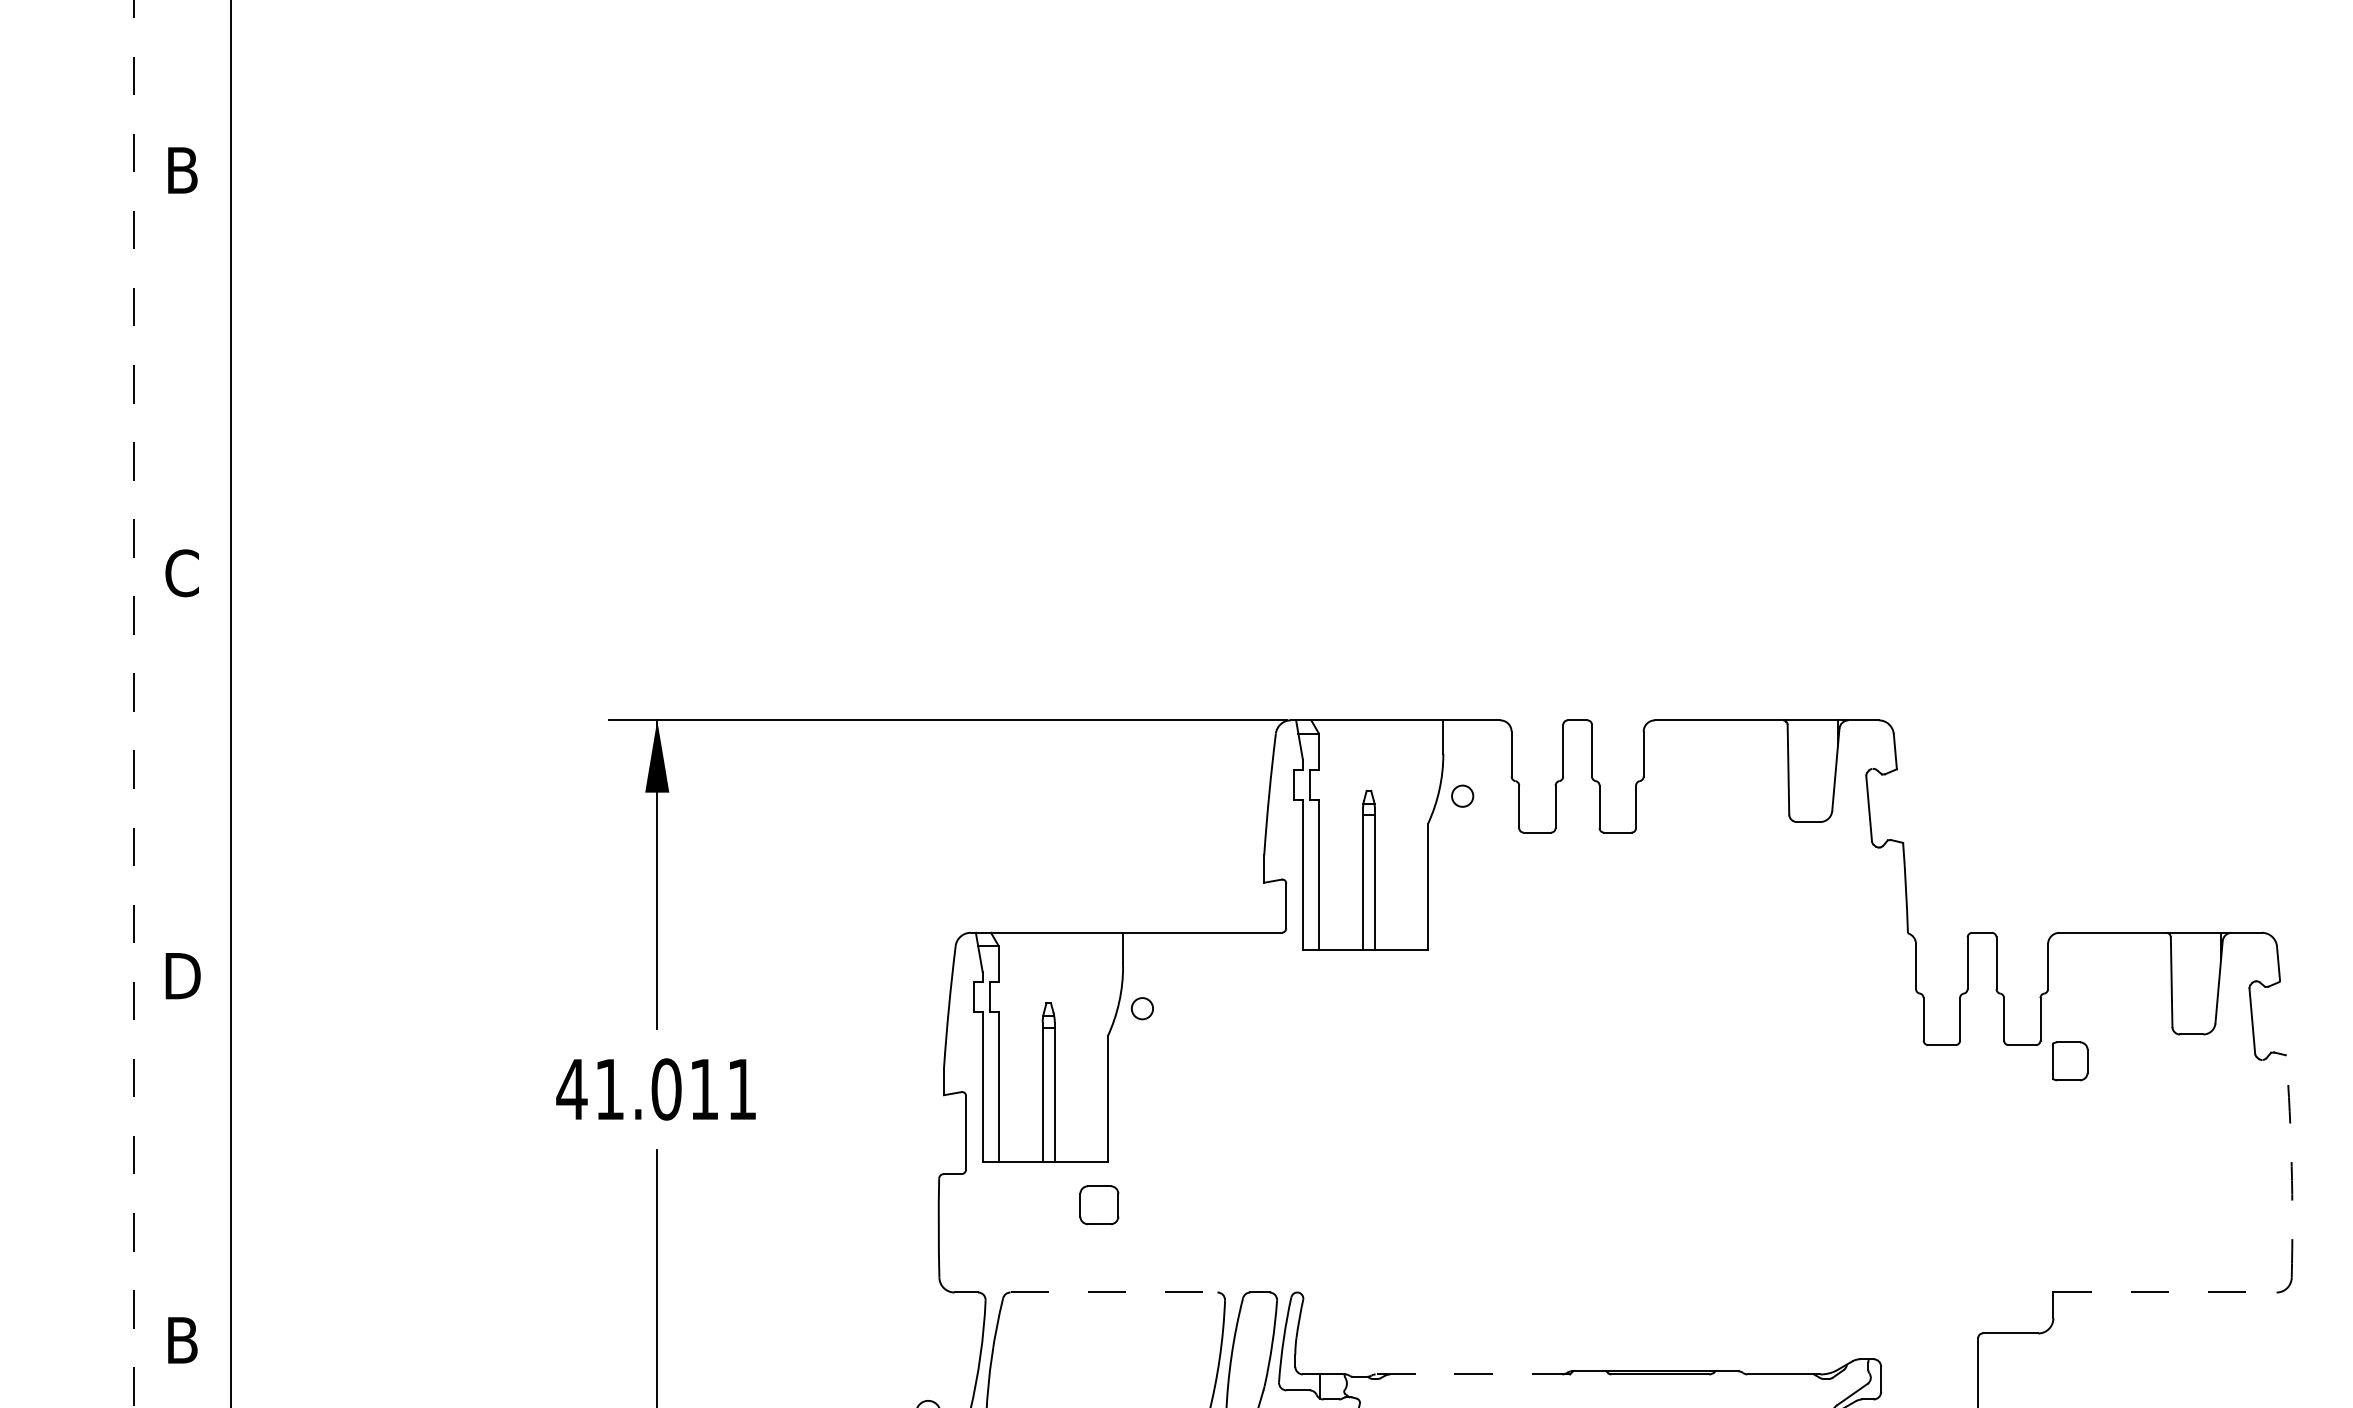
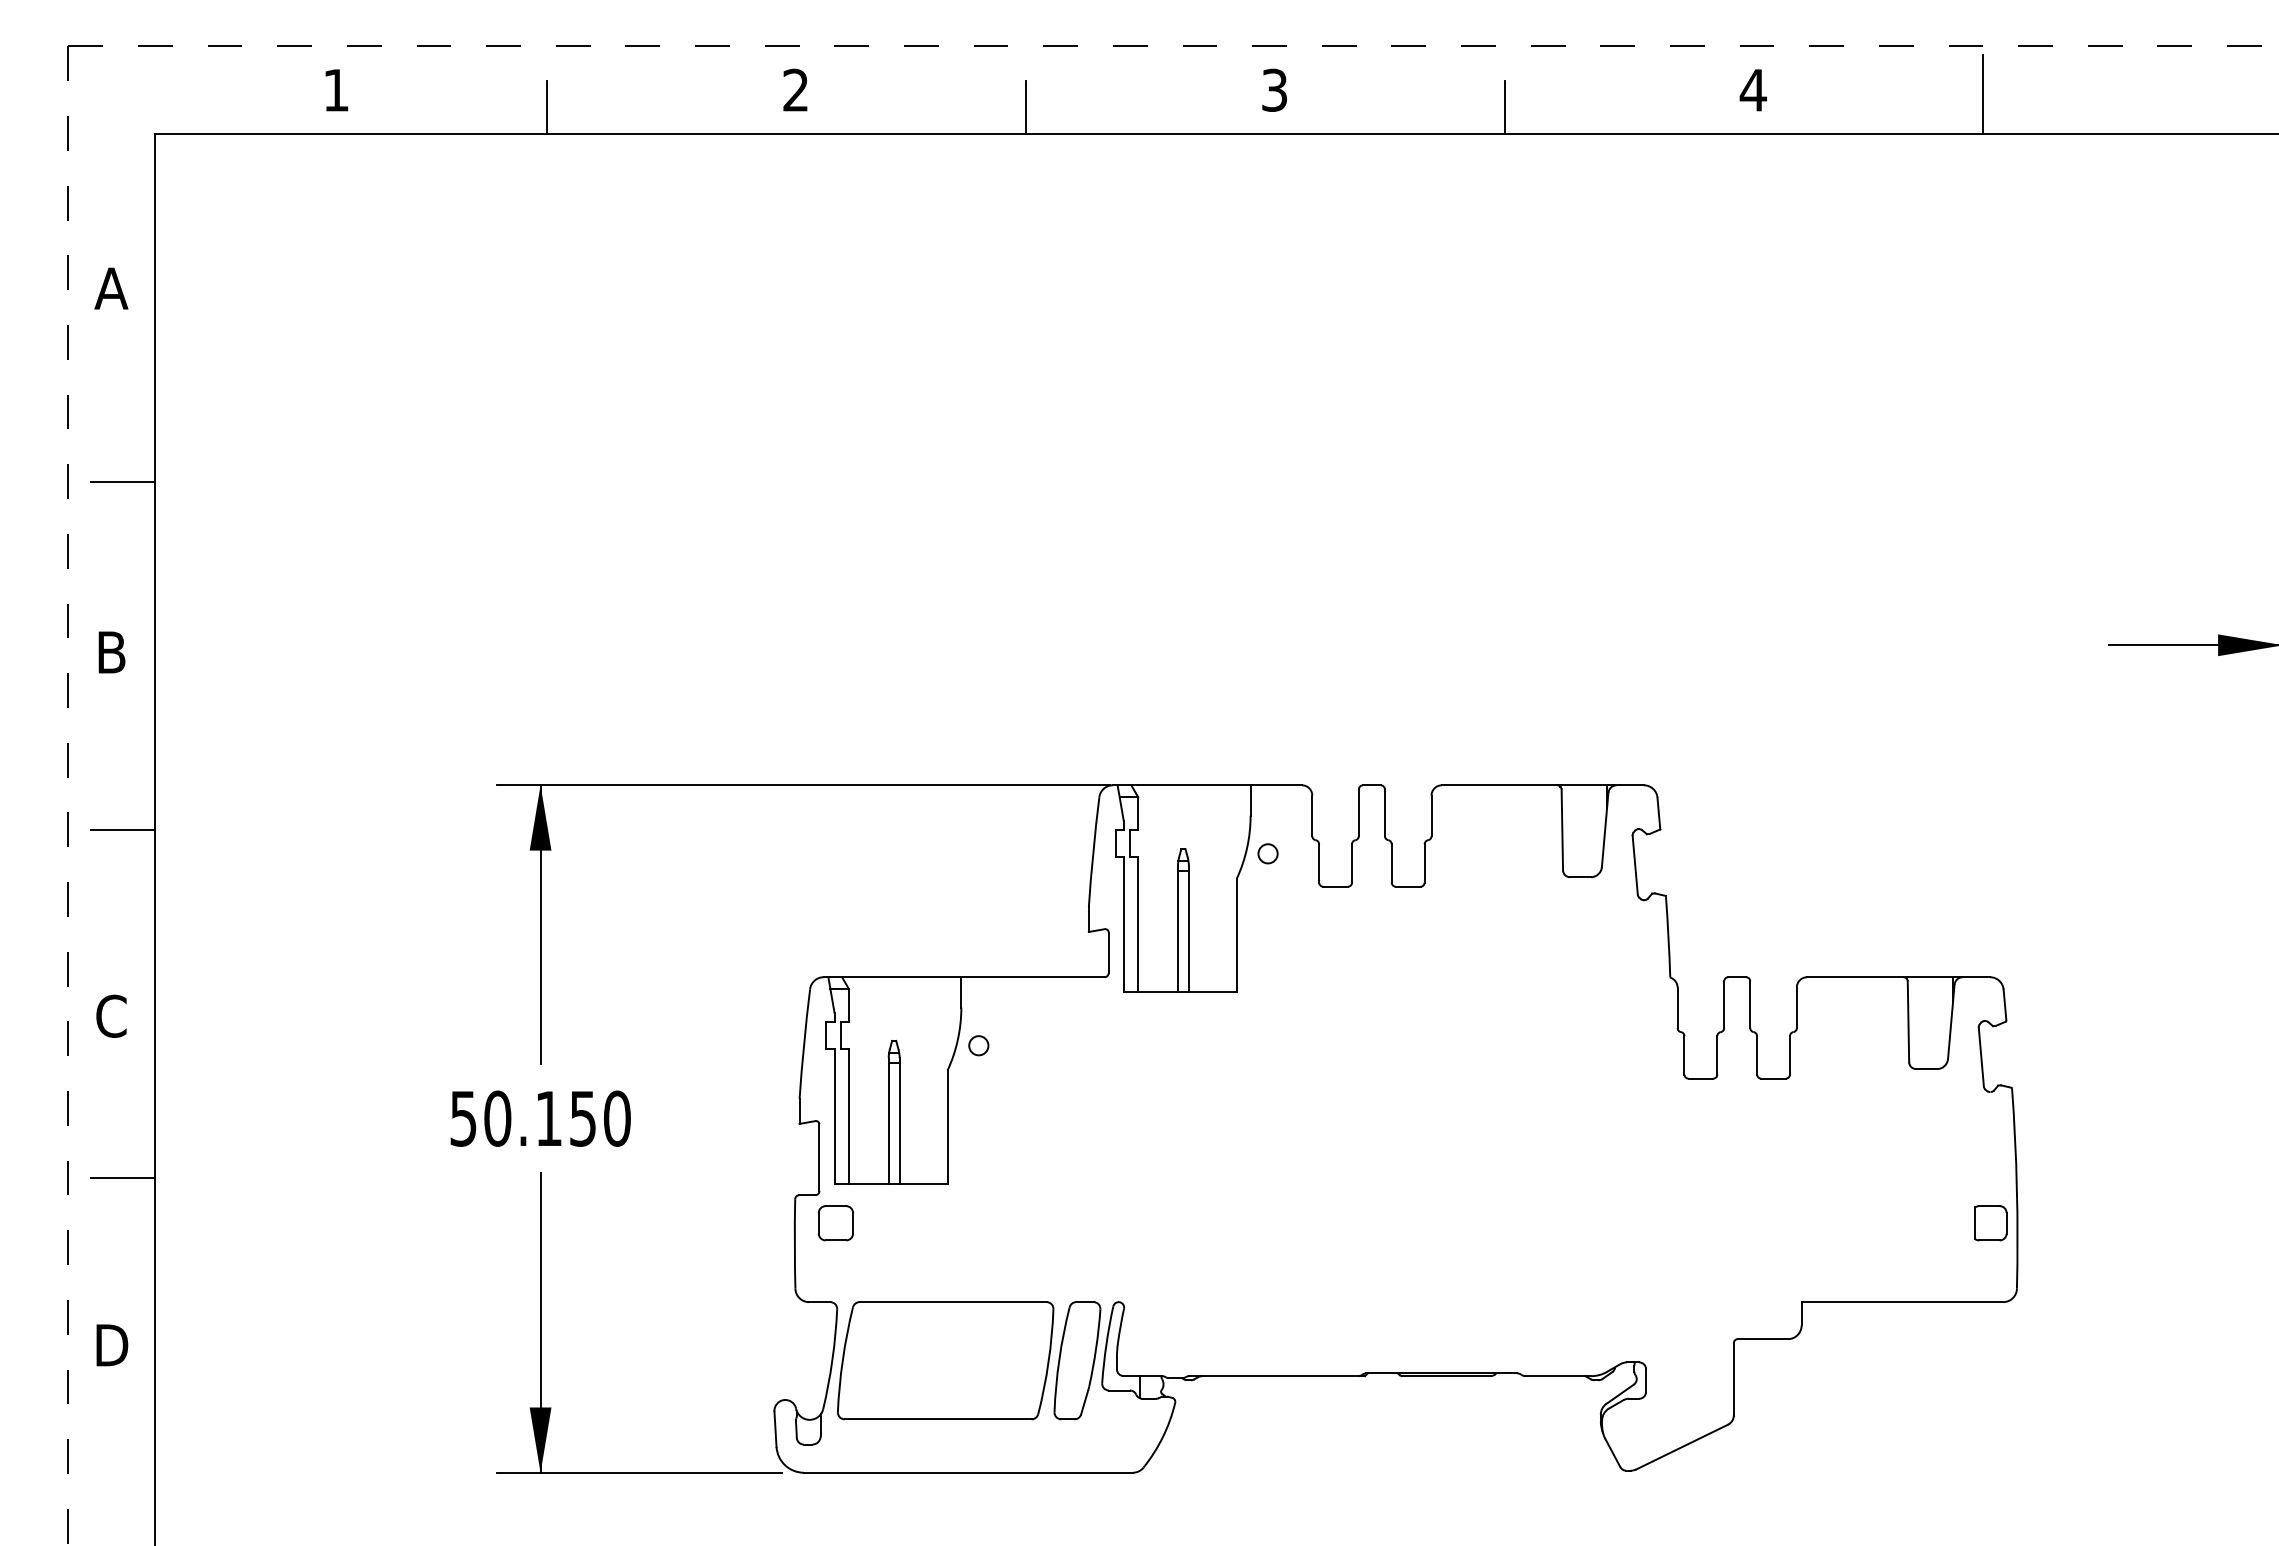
text: (182, 170) -> (111, 288), B -> A
line: (194, 384) -> (122, 481), added
text: (182, 573) -> (111, 652), C -> B
line: (194, 769) -> (122, 829), added
text: (183, 975) -> (112, 1015), D -> C
part: (2069, 1061) -> (1990, 1223), moved
text: (656, 1089) -> (539, 1118), 41.011 -> 50.150
line: (194, 1155) -> (122, 1178), added
arc: (2291, 1166) -> (2016, 1188), dashed -> solid
part: (1098, 1205) -> (835, 1223), moved
line: (1114, 1292) -> (953, 1302), dashed -> solid
line: (2165, 1292) -> (1902, 1302), dashed -> solid
text: (183, 1340) -> (112, 1345), B -> D
line: (1473, 1374) -> (1277, 1376), dashed -> solid

